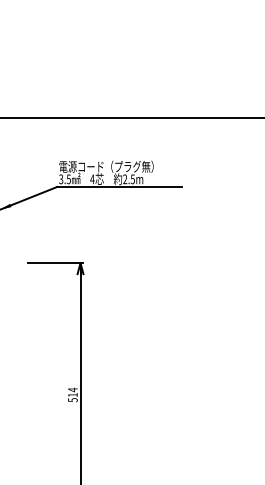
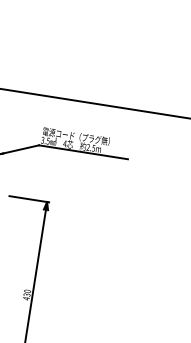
text: (72, 394) -> (26, 294), 514 -> 430

